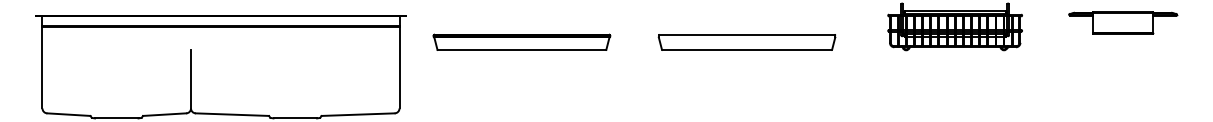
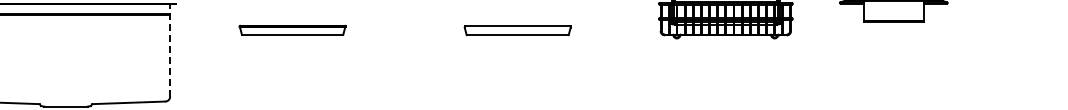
part: (521, 41) -> (292, 29), size x0.6
part: (746, 42) -> (517, 30), size x0.6
line: (399, 62) -> (170, 50), solid -> dashed

